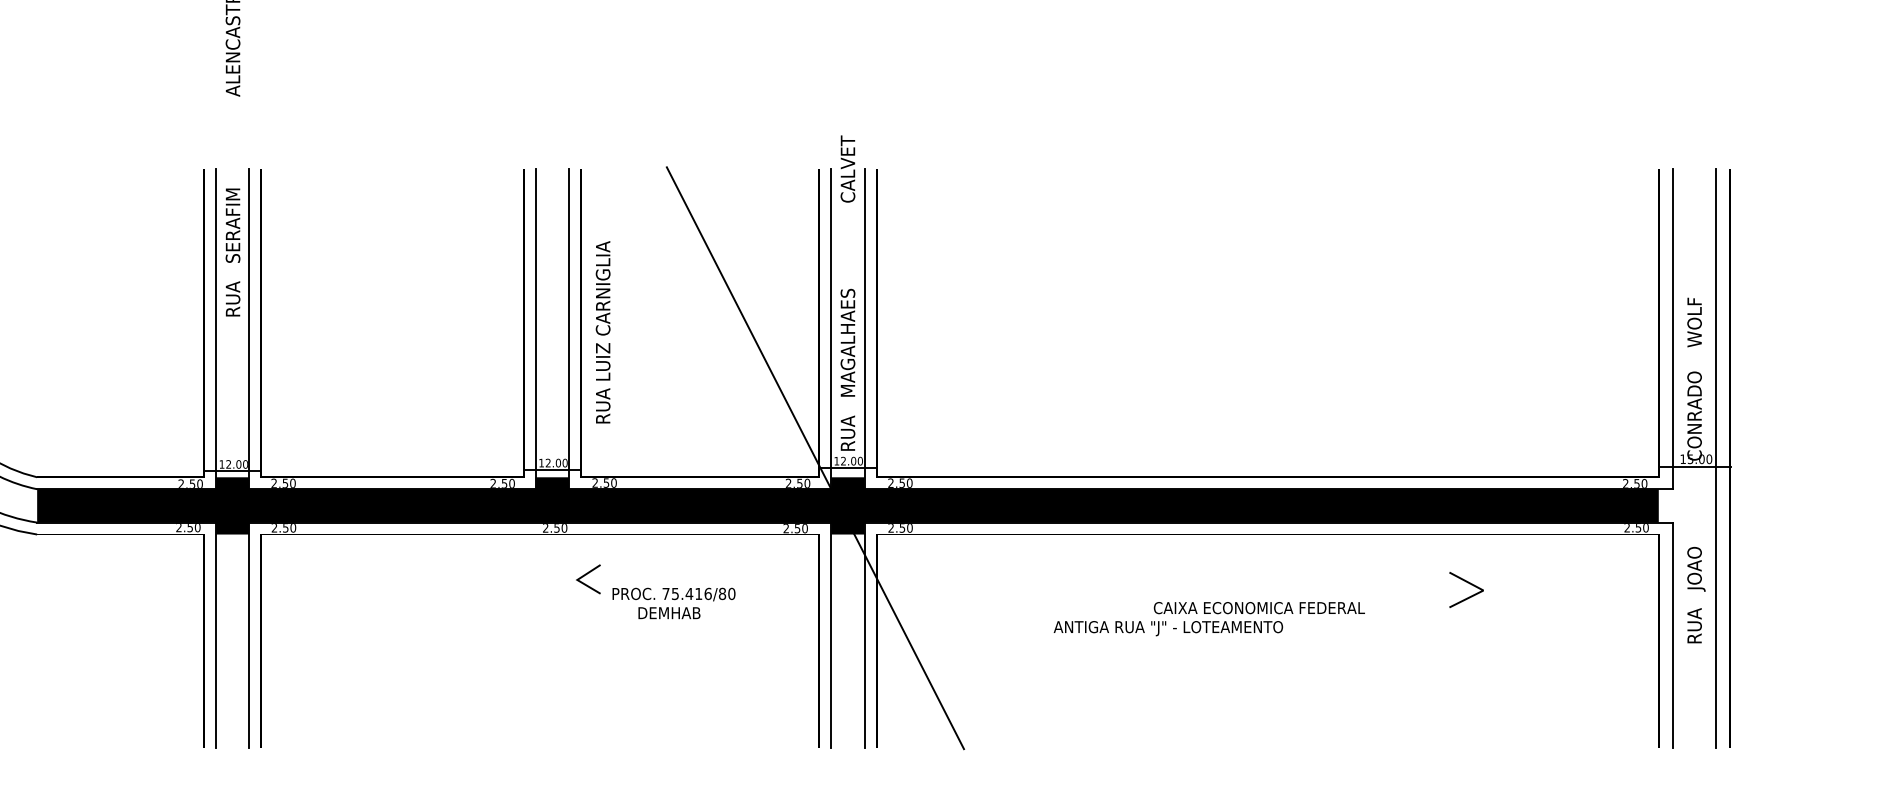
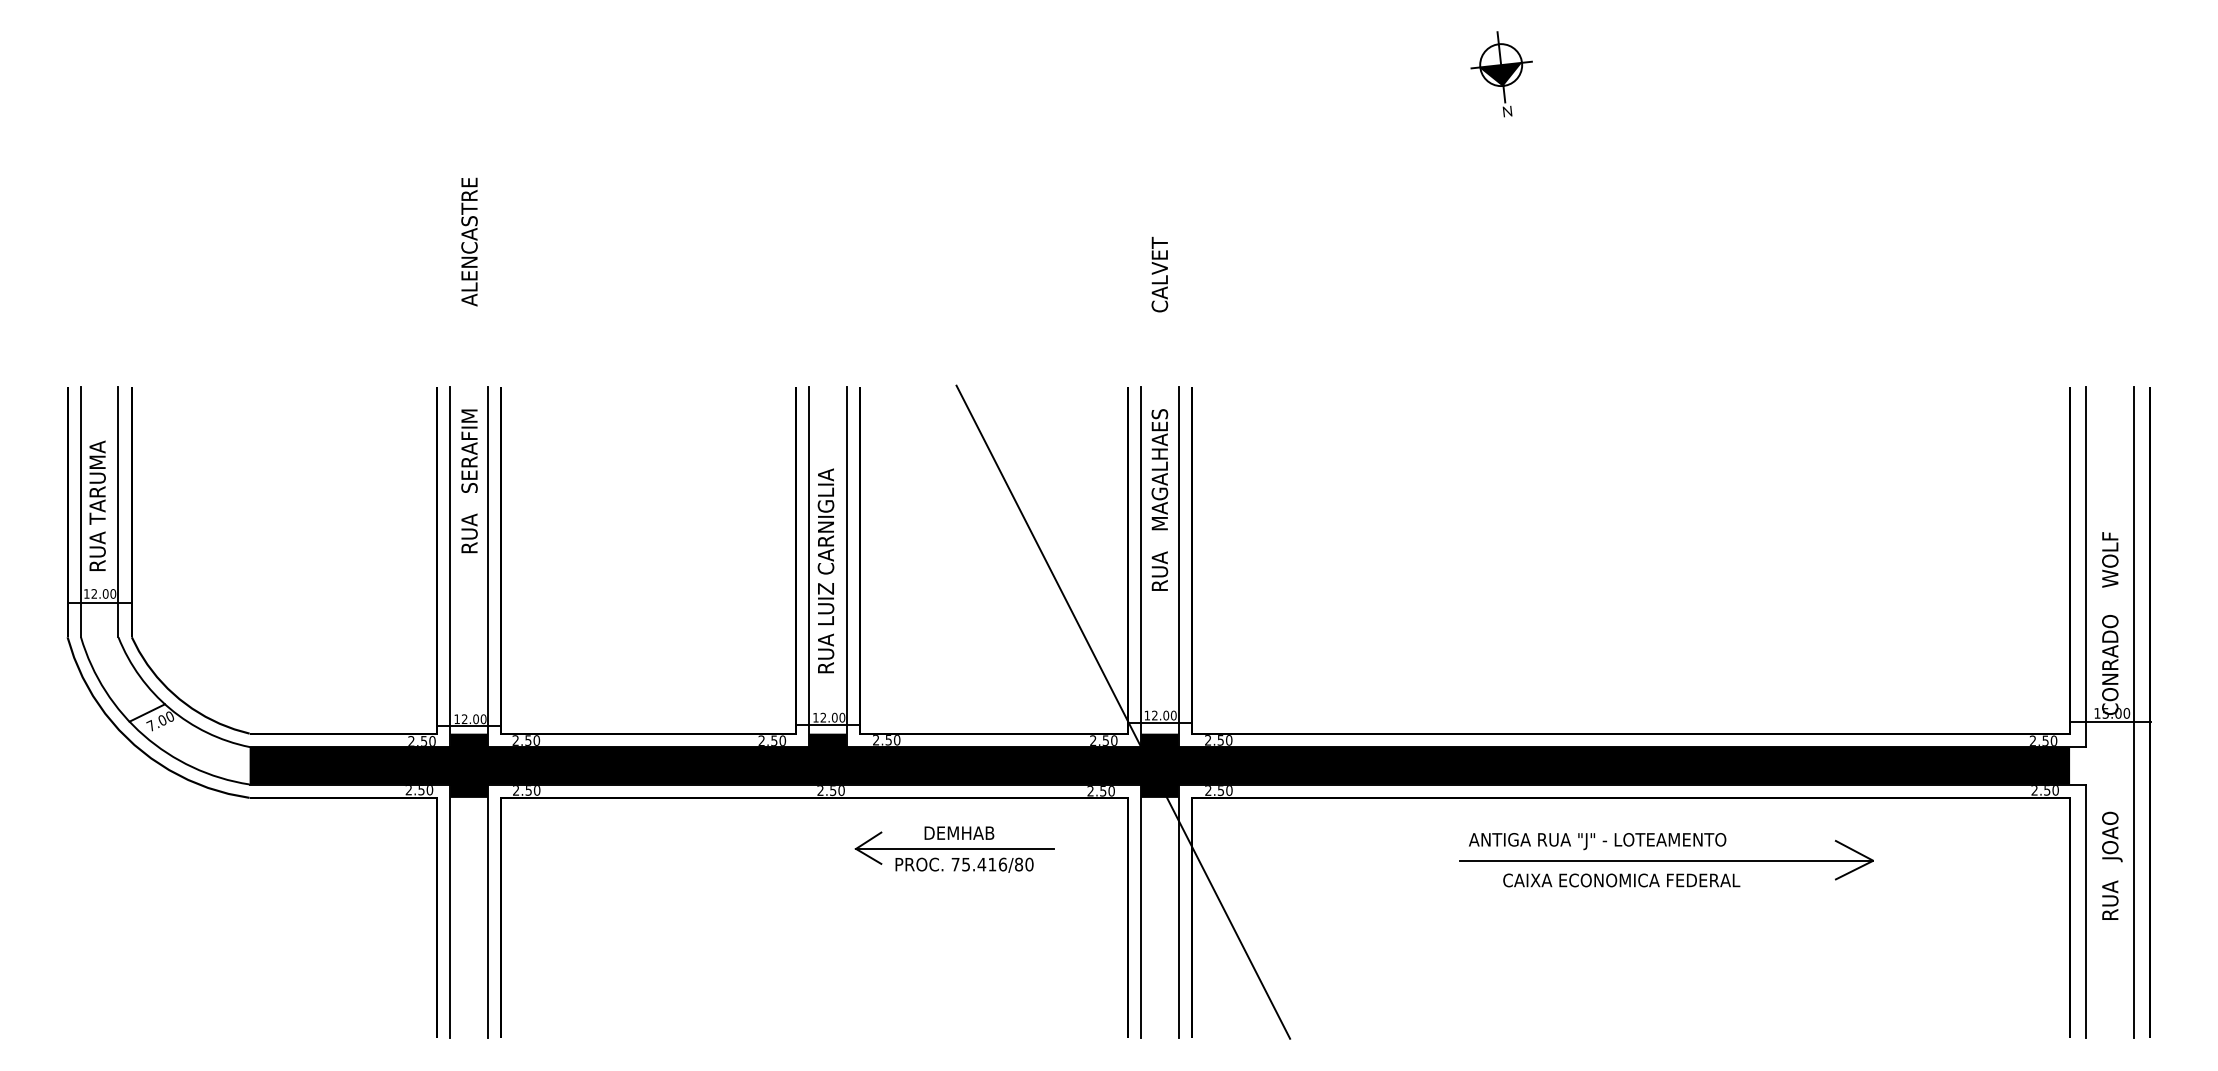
text: (847, 292) -> (1159, 413), moved
text: (602, 331) -> (825, 570), moved
line: (665, 579) -> (954, 848), added
line: (1299, 590) -> (1666, 860), added
text: (669, 612) -> (959, 832), moved
text: (1168, 628) -> (1597, 841), moved

